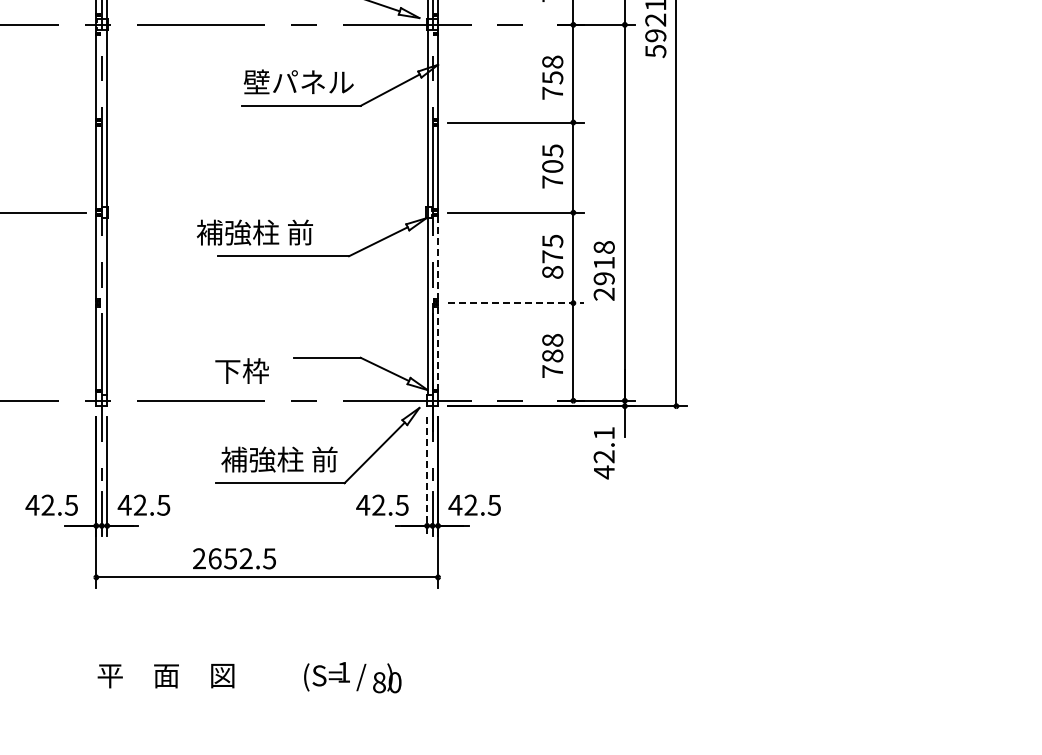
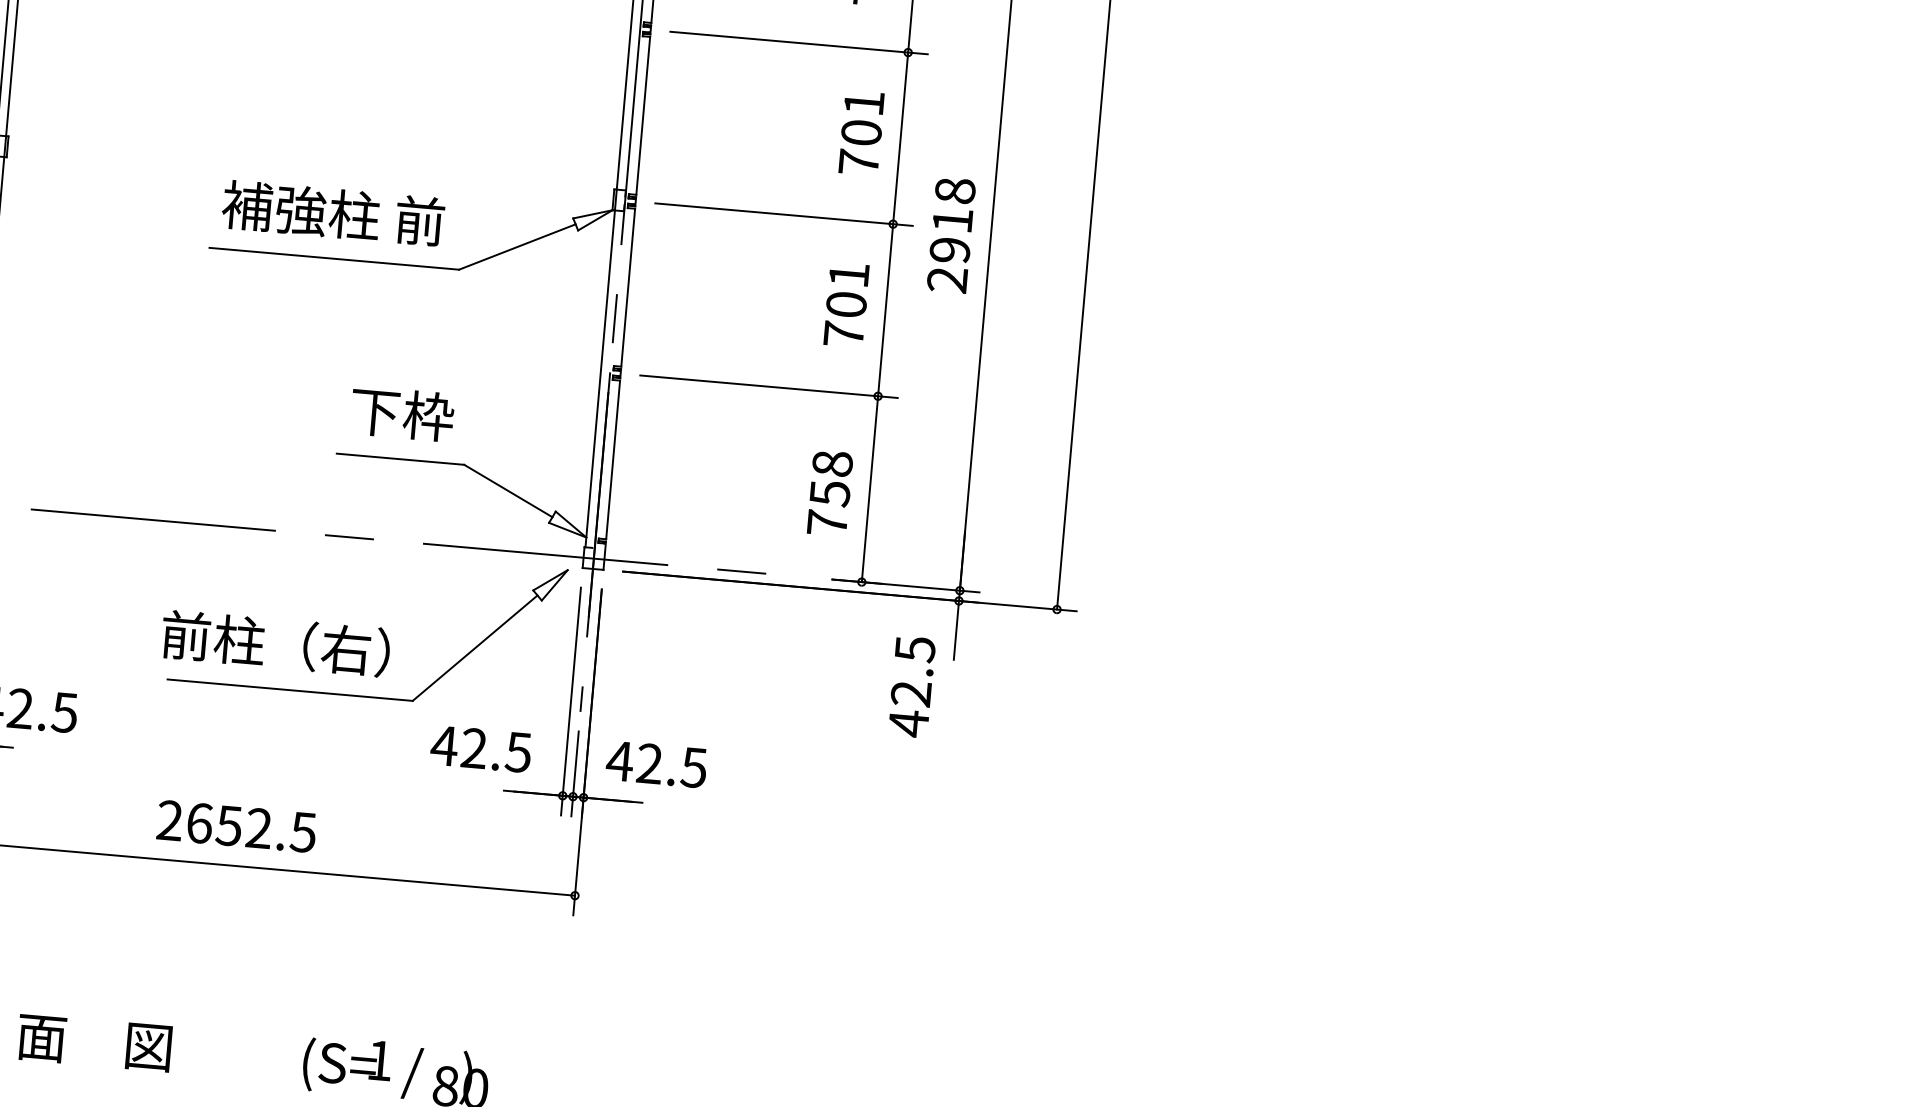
text: (552, 150) -> (863, 102), 705 -> 701
text: (254, 232) -> (332, 213), moved
text: (552, 256) -> (846, 304), 875 -> 701
line: (438, 258) -> (628, 288), dashed -> solid
text: (603, 270) -> (950, 234), moved
line: (516, 303) -> (769, 387), dashed -> solid
line: (438, 348) -> (613, 460), dashed -> solid
text: (552, 355) -> (829, 492), 788 -> 758
text: (241, 370) -> (401, 412), moved
text: (604, 433) -> (915, 649), 42.1 -> 42.5
text: (273, 459) -> (281, 643), 補強柱 前 -> 前柱（右）
line: (427, 476) -> (571, 701), dashed -> solid
text: (234, 558) -> (236, 825), moved

